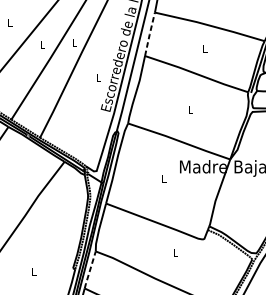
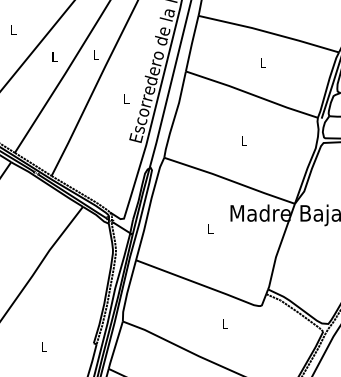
line: (149, 34) -> (191, 43), dashed -> solid
line: (90, 270) -> (115, 345), dashed -> solid

